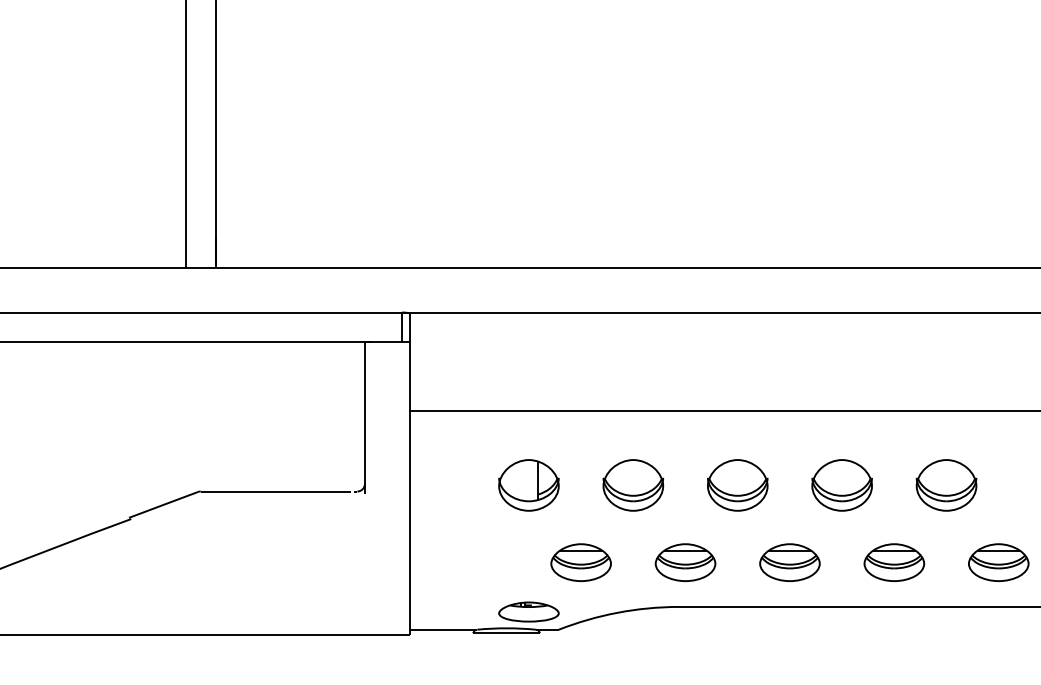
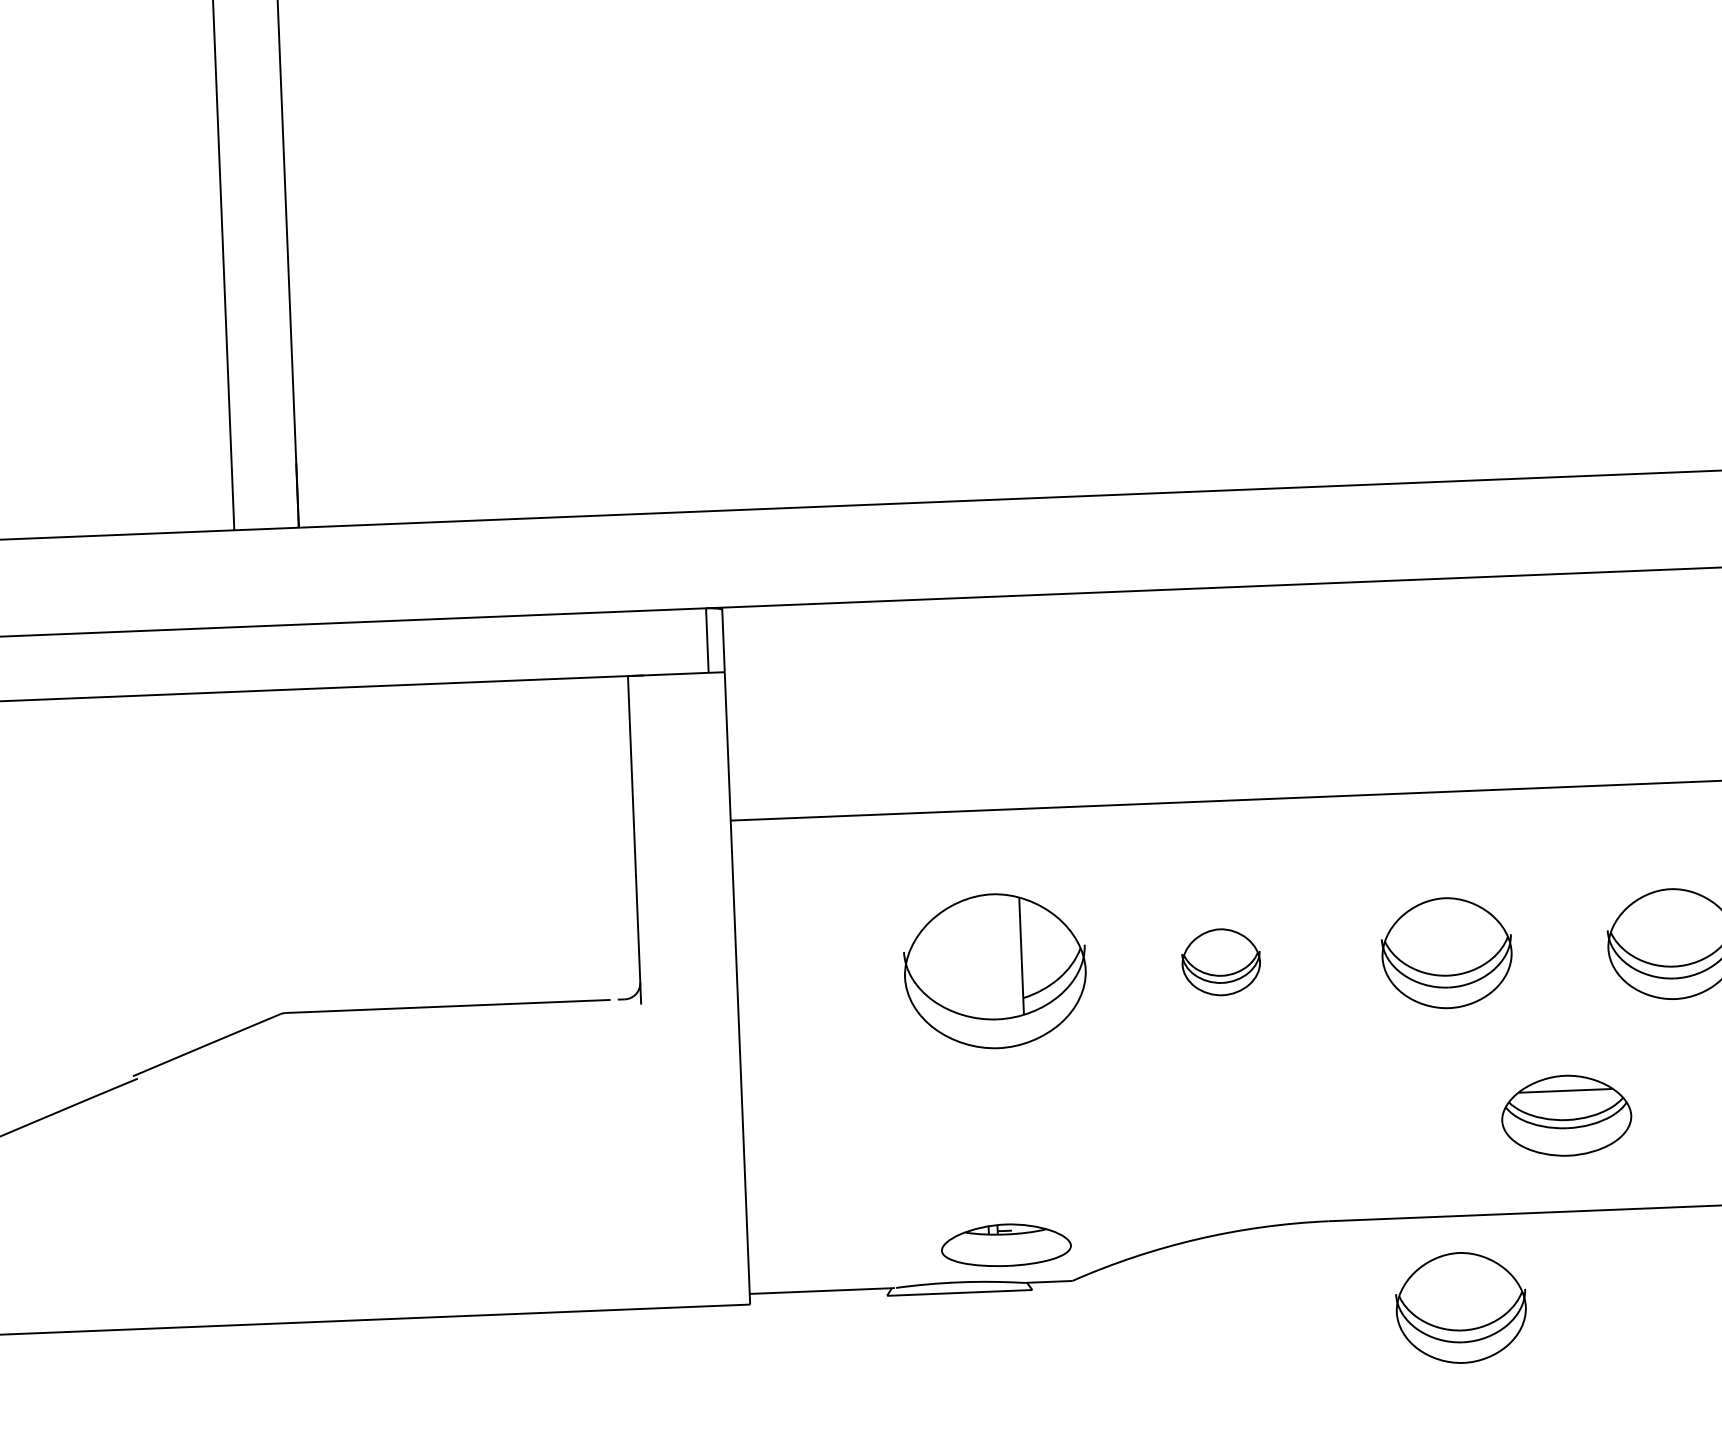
part: (528, 485) -> (994, 971), size x1.4
part: (633, 485) -> (1221, 962), size x0.6
part: (580, 562) -> (1113, 1133), removed
part: (685, 562) -> (1340, 1124), removed
part: (737, 649) -> (1460, 1308), added

